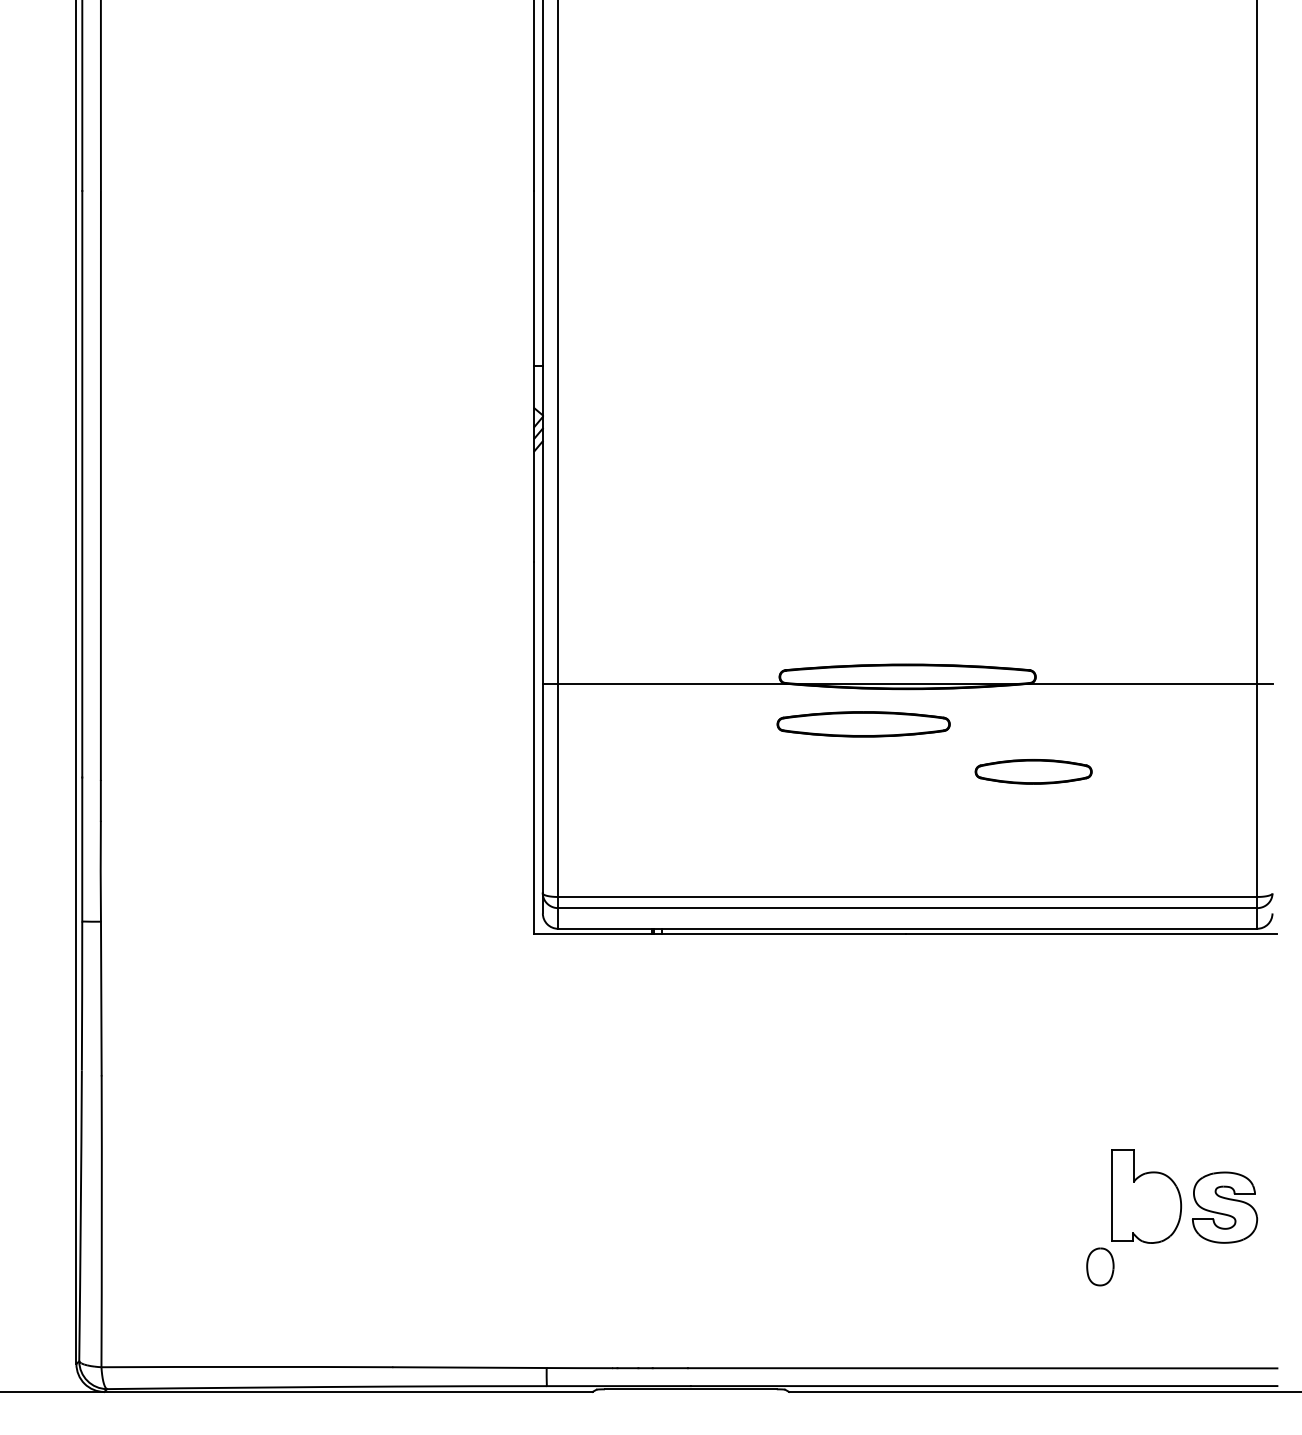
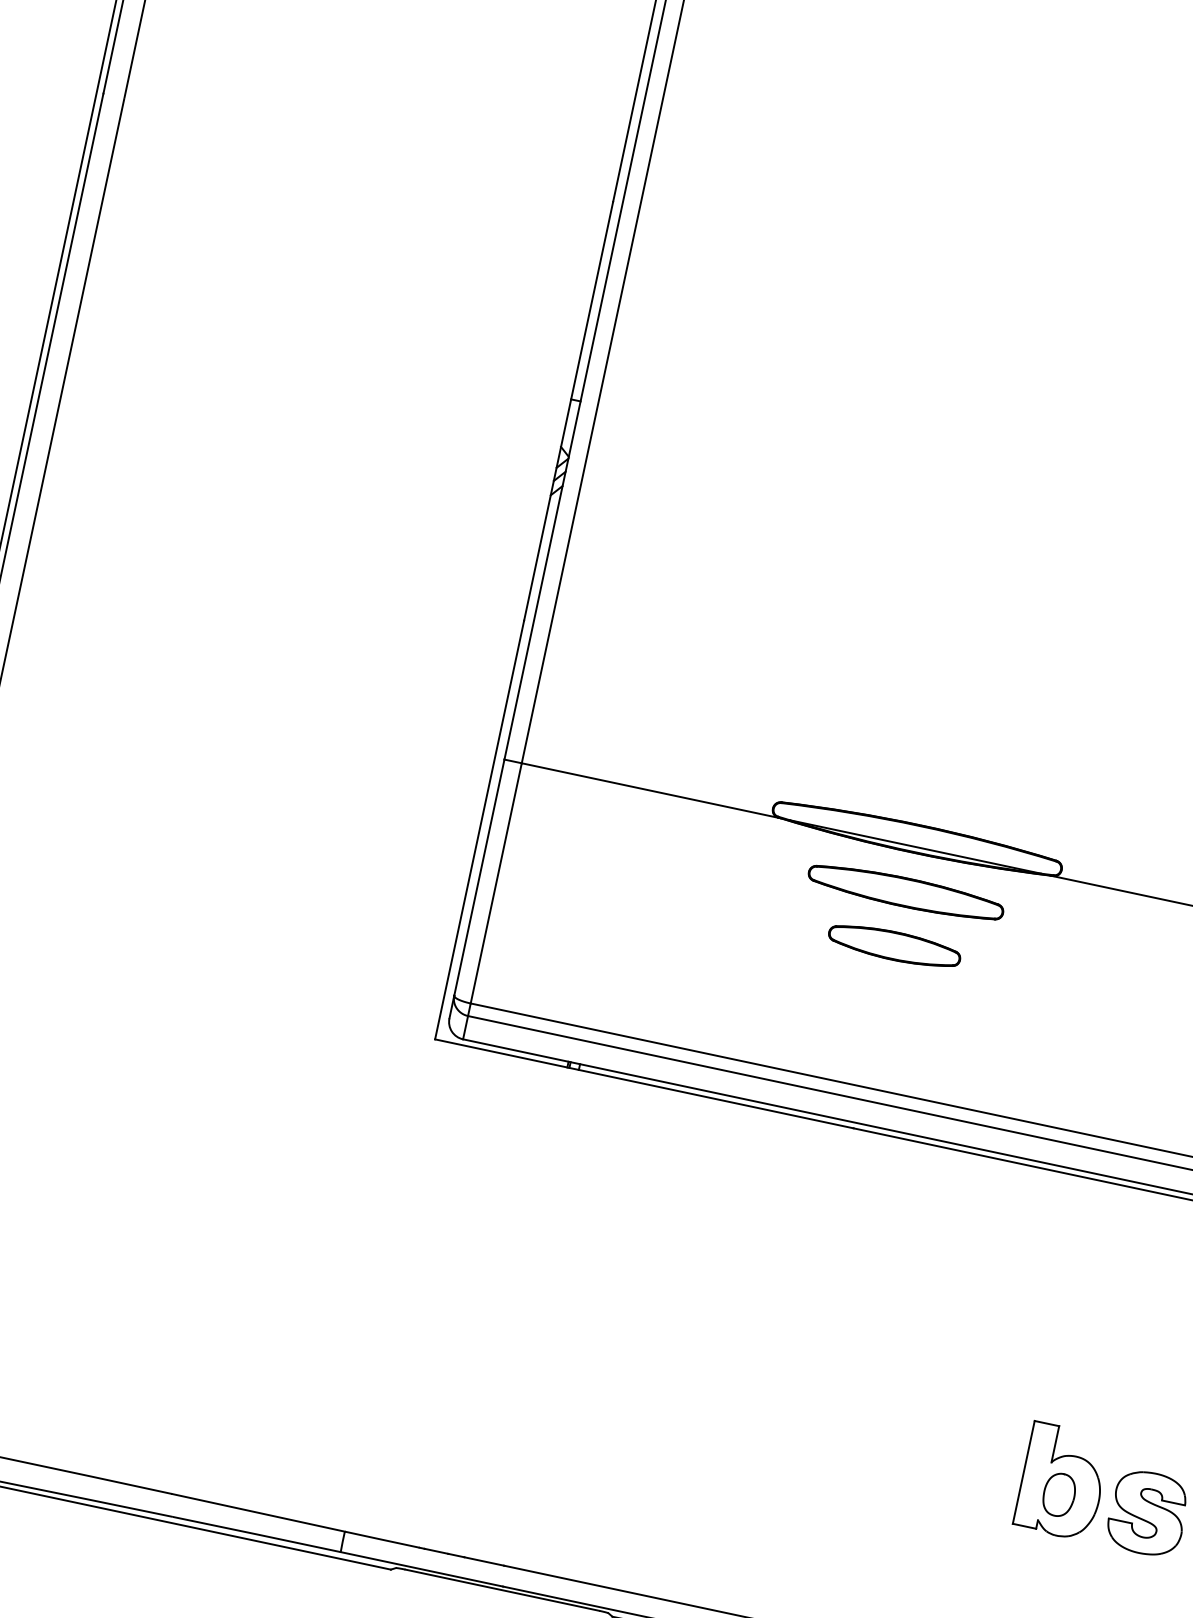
part: (863, 724) -> (905, 892), moved
part: (1033, 771) -> (894, 945), moved
part: (1100, 1266) -> (1059, 1494), moved

